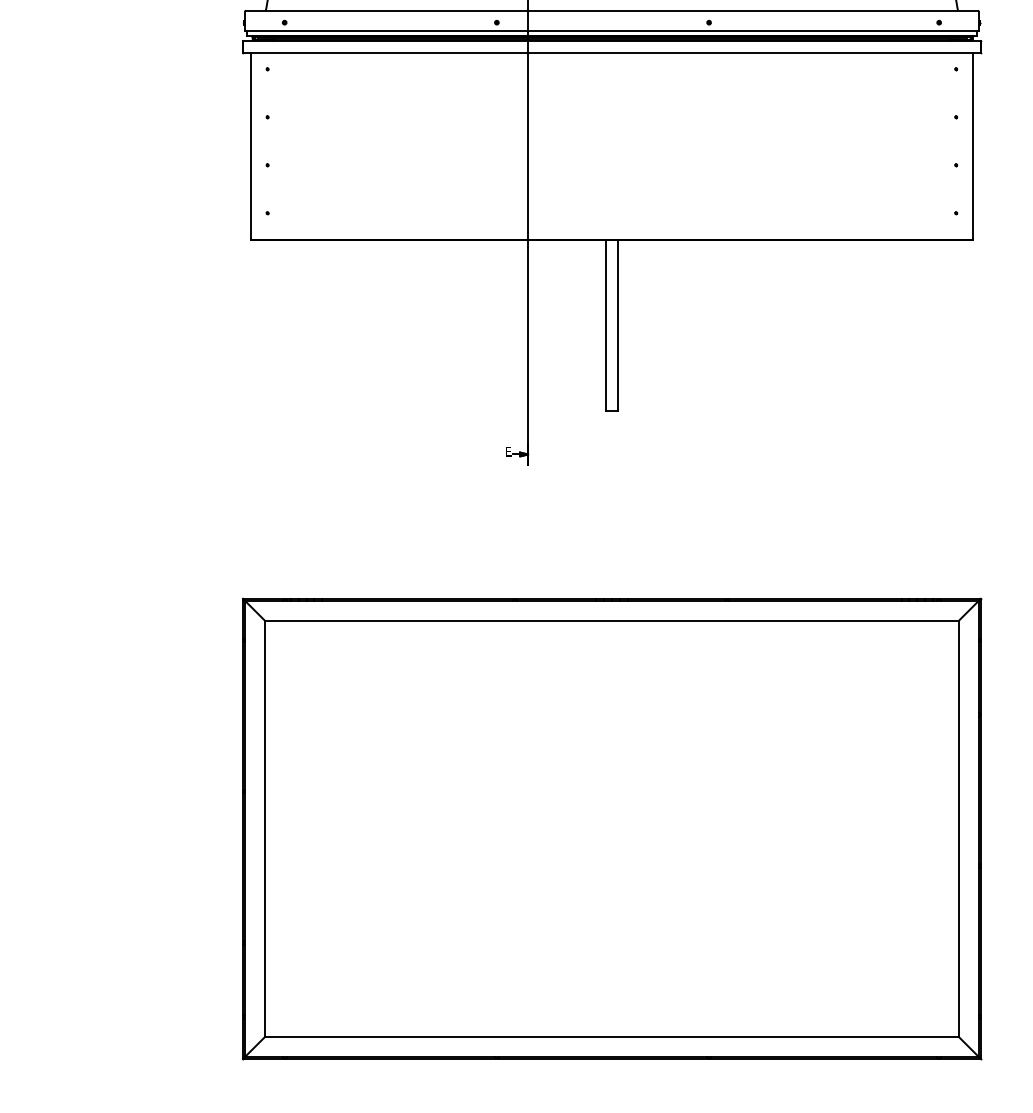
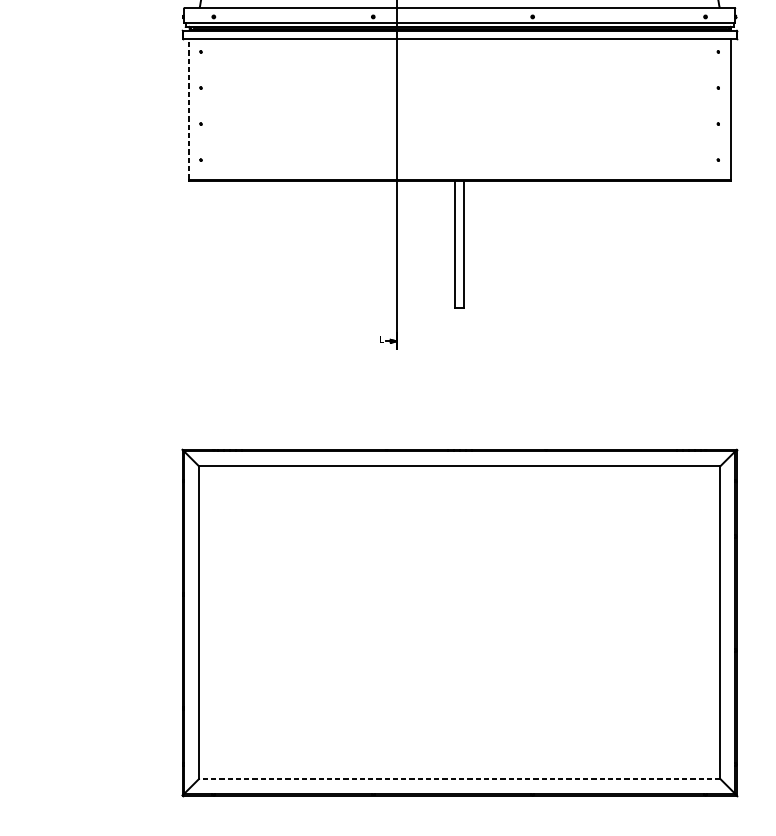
line: (250, 145) -> (188, 109), solid -> dashed
line: (611, 1037) -> (459, 779), solid -> dashed

